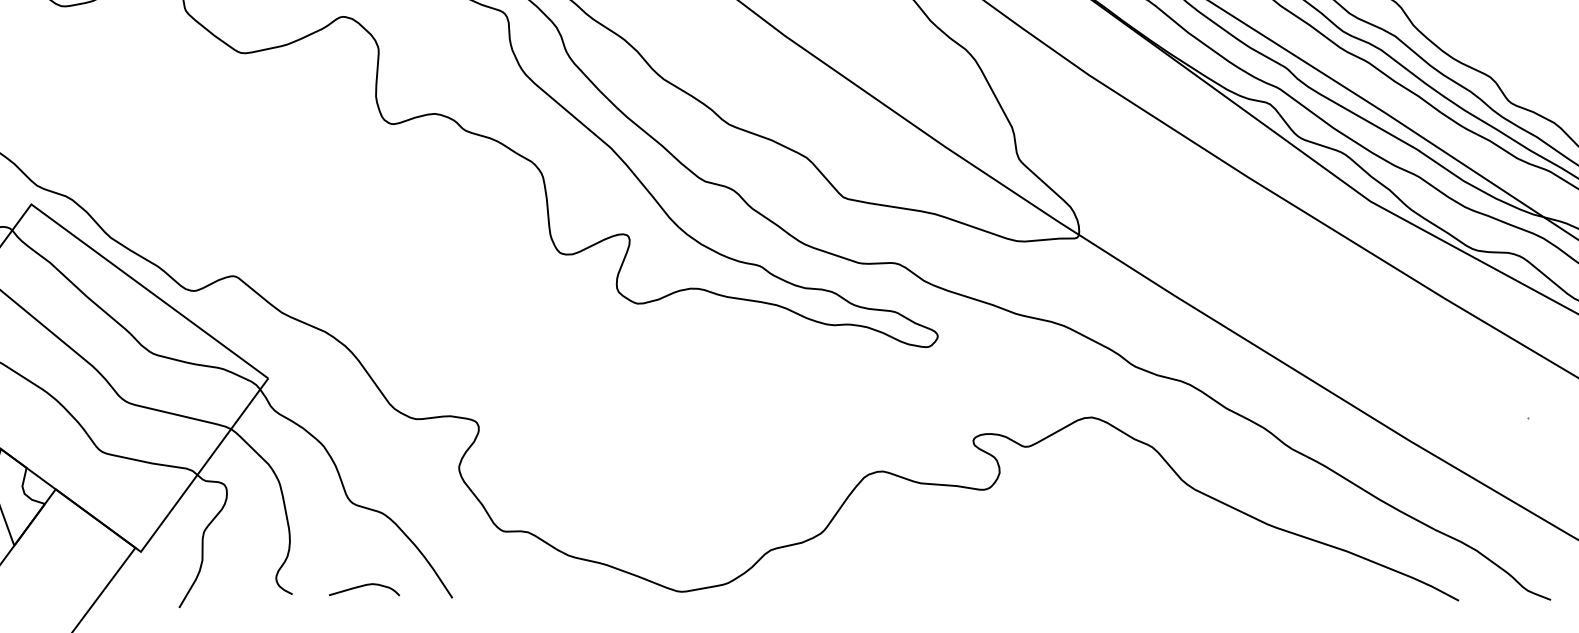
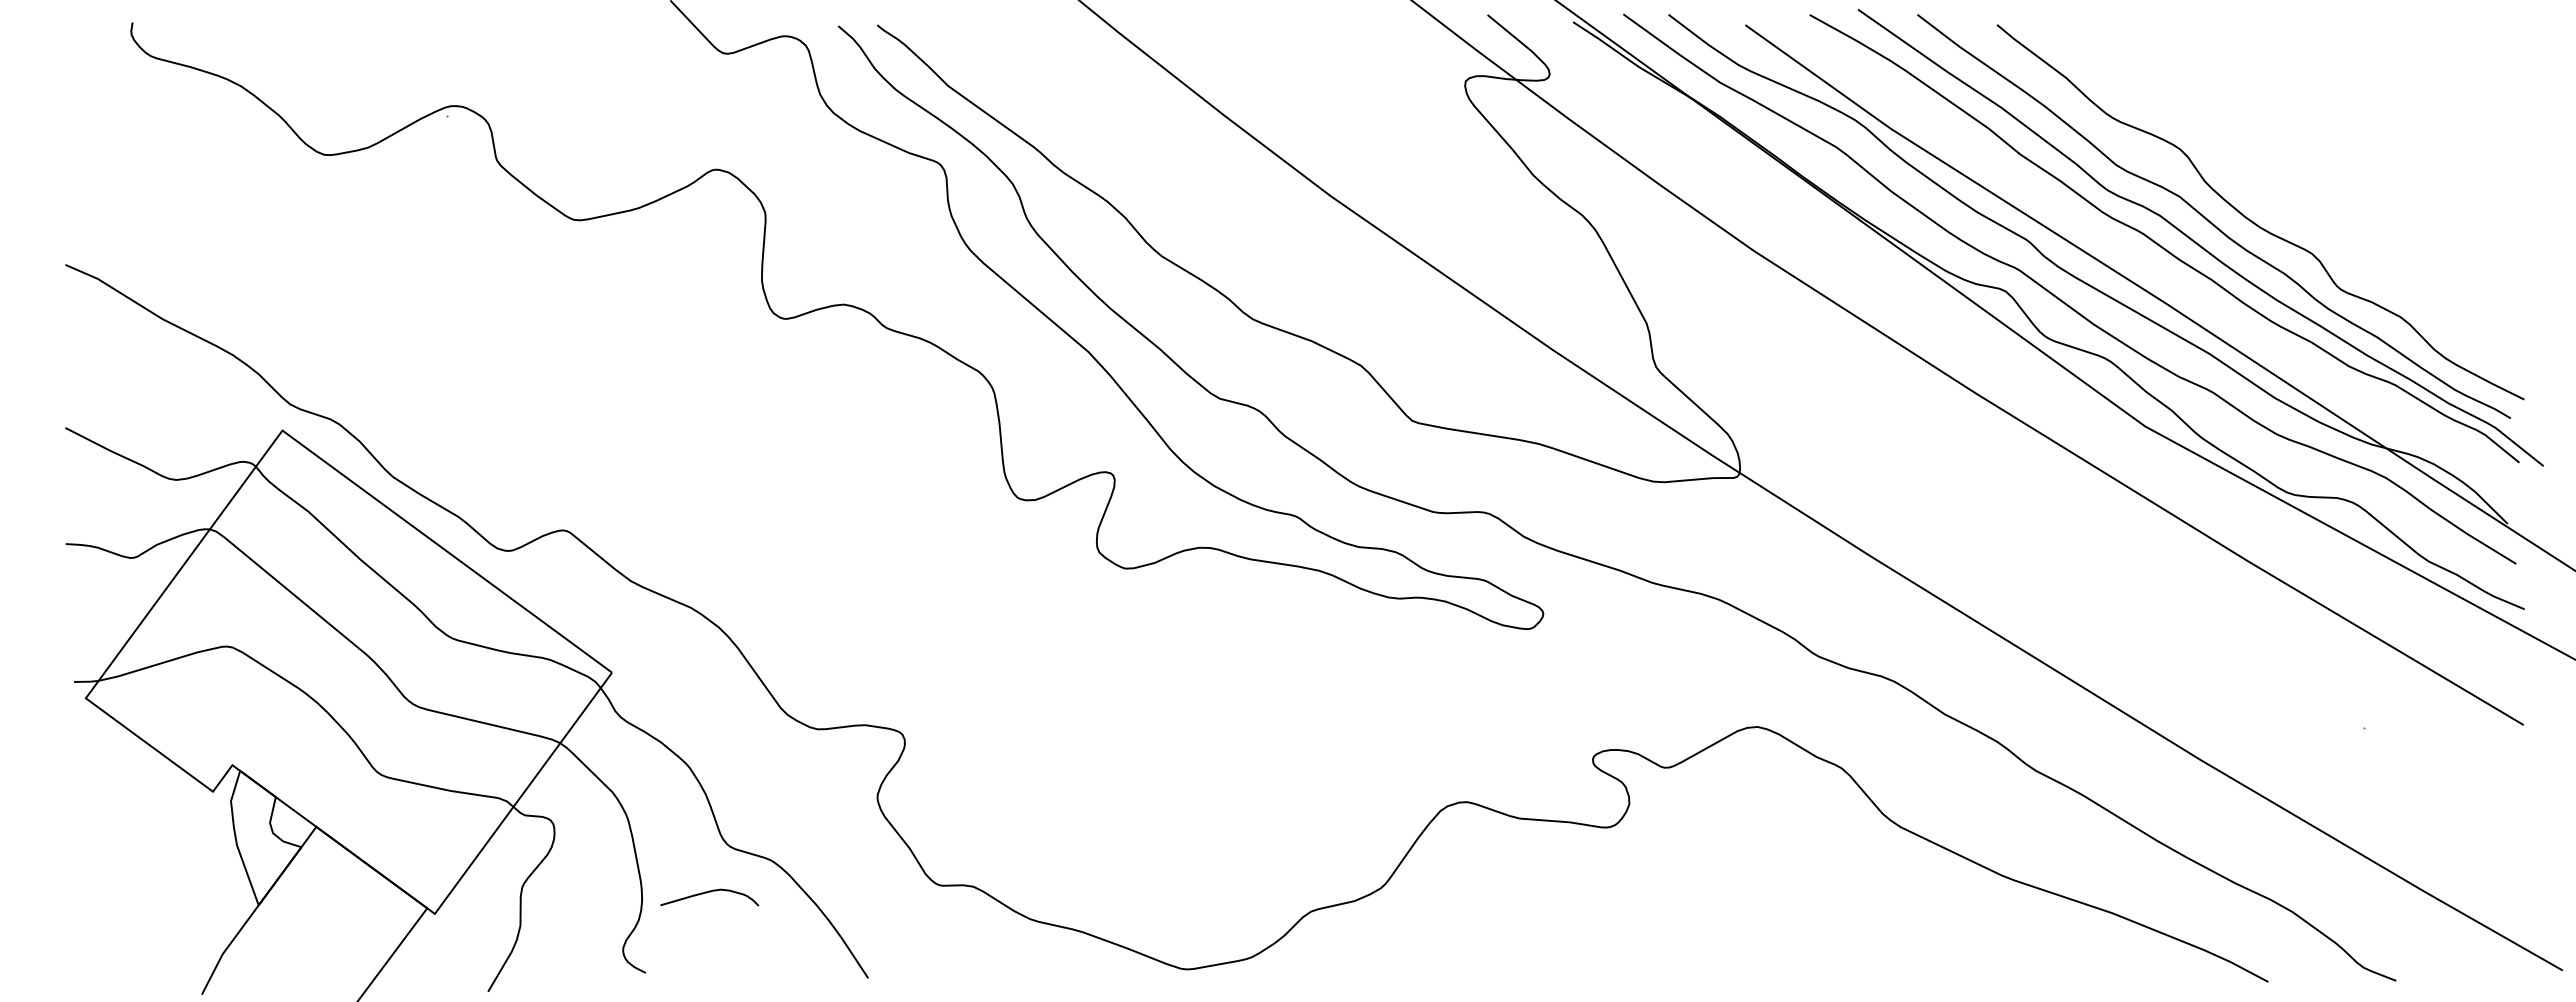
curve: (362, 586) -> (707, 893), moved

